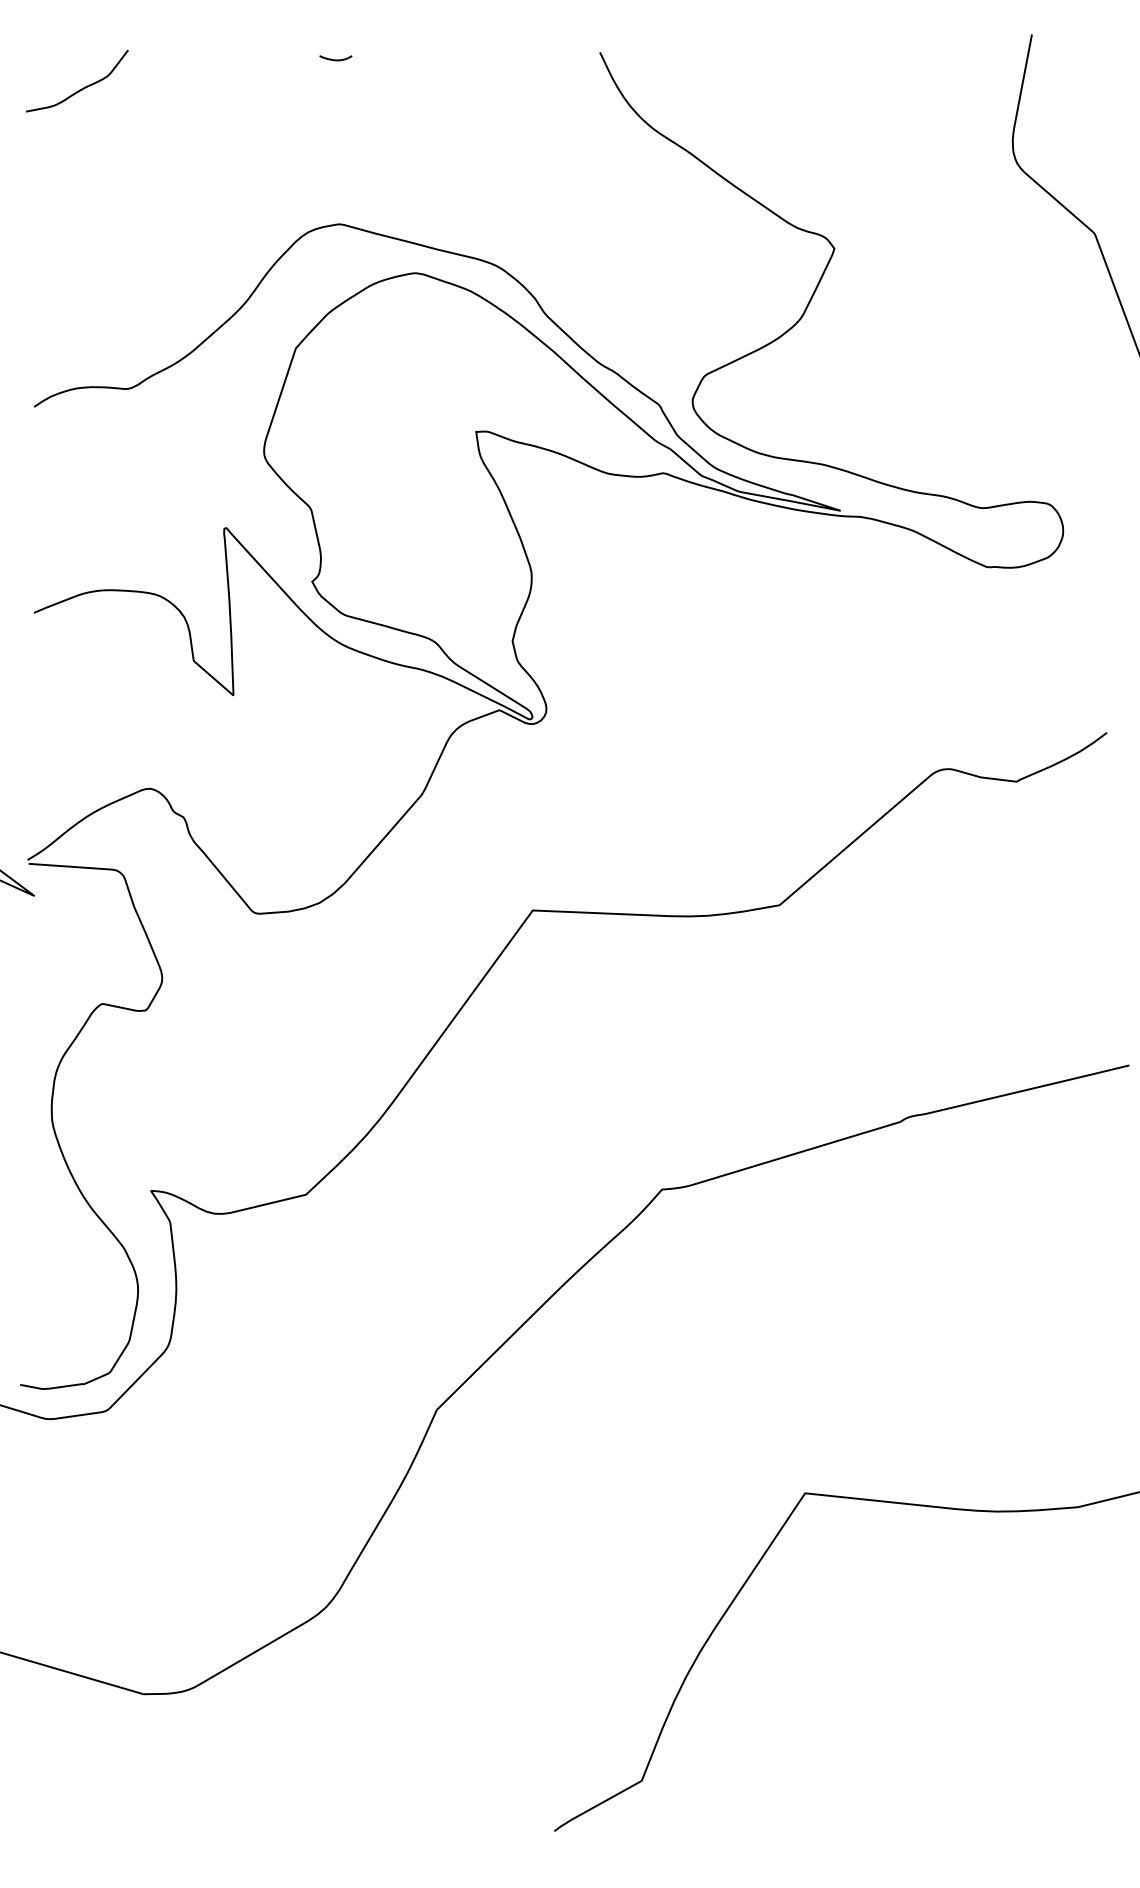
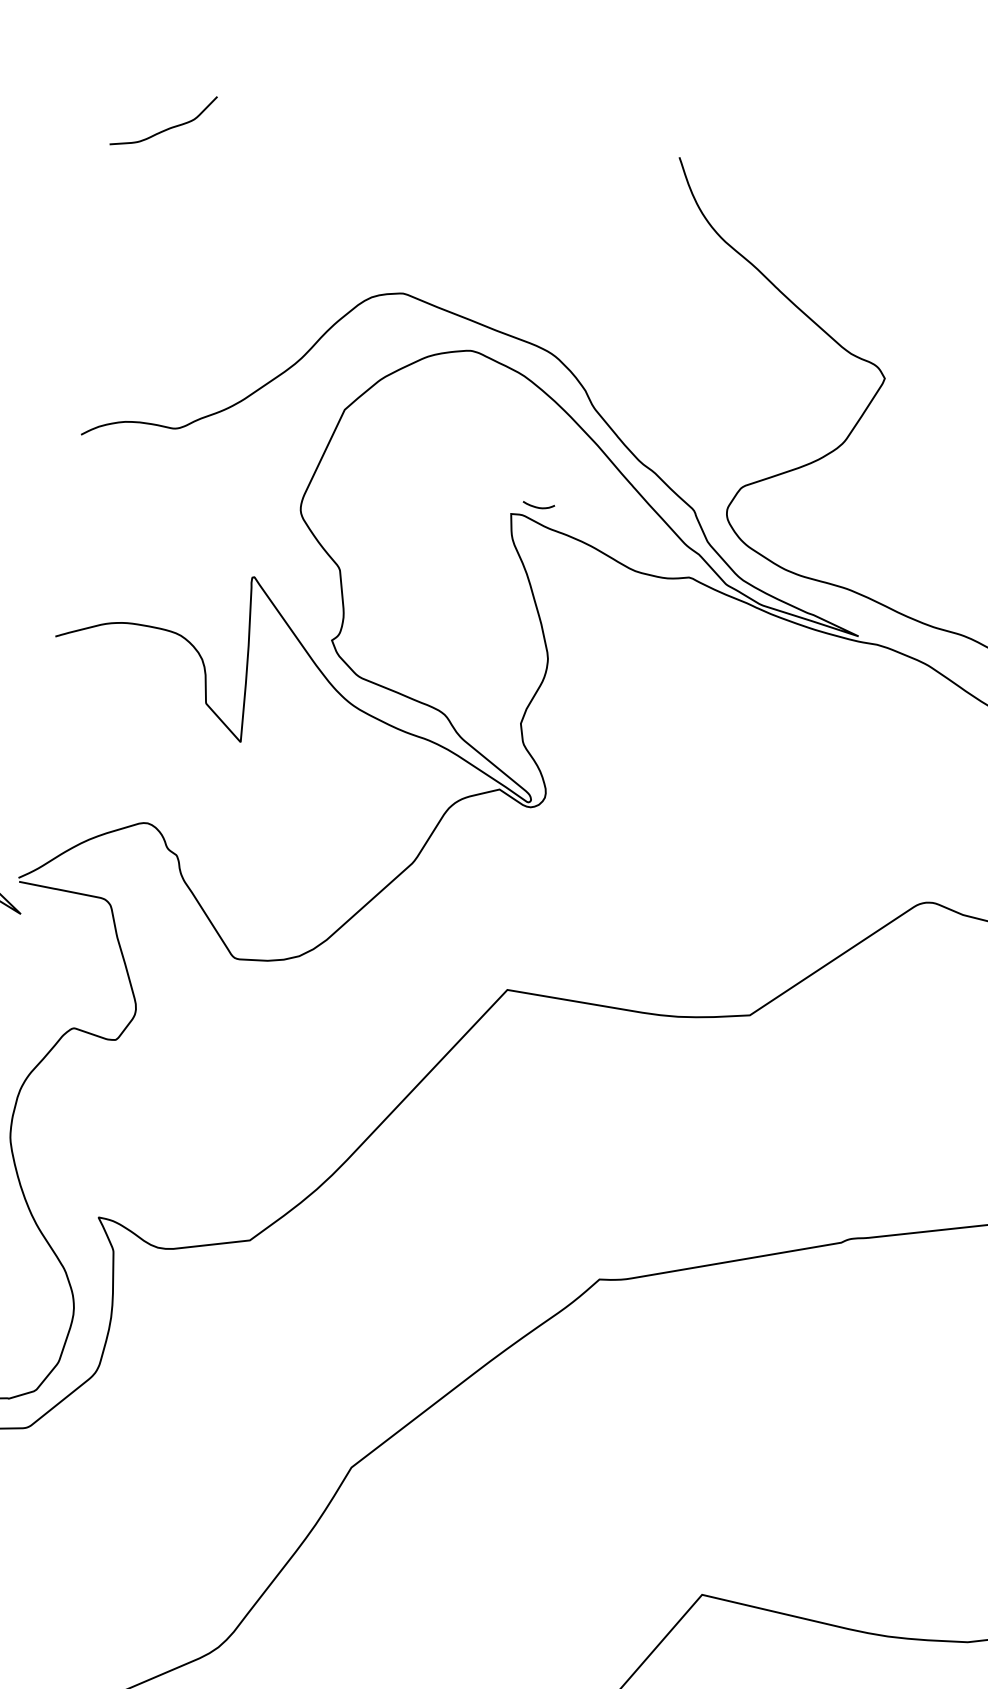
curve: (335, 59) -> (538, 506), moved

